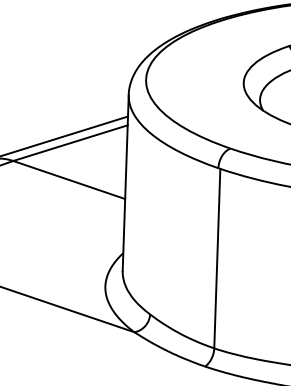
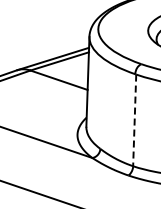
line: (216, 258) -> (134, 120), solid -> dashed

